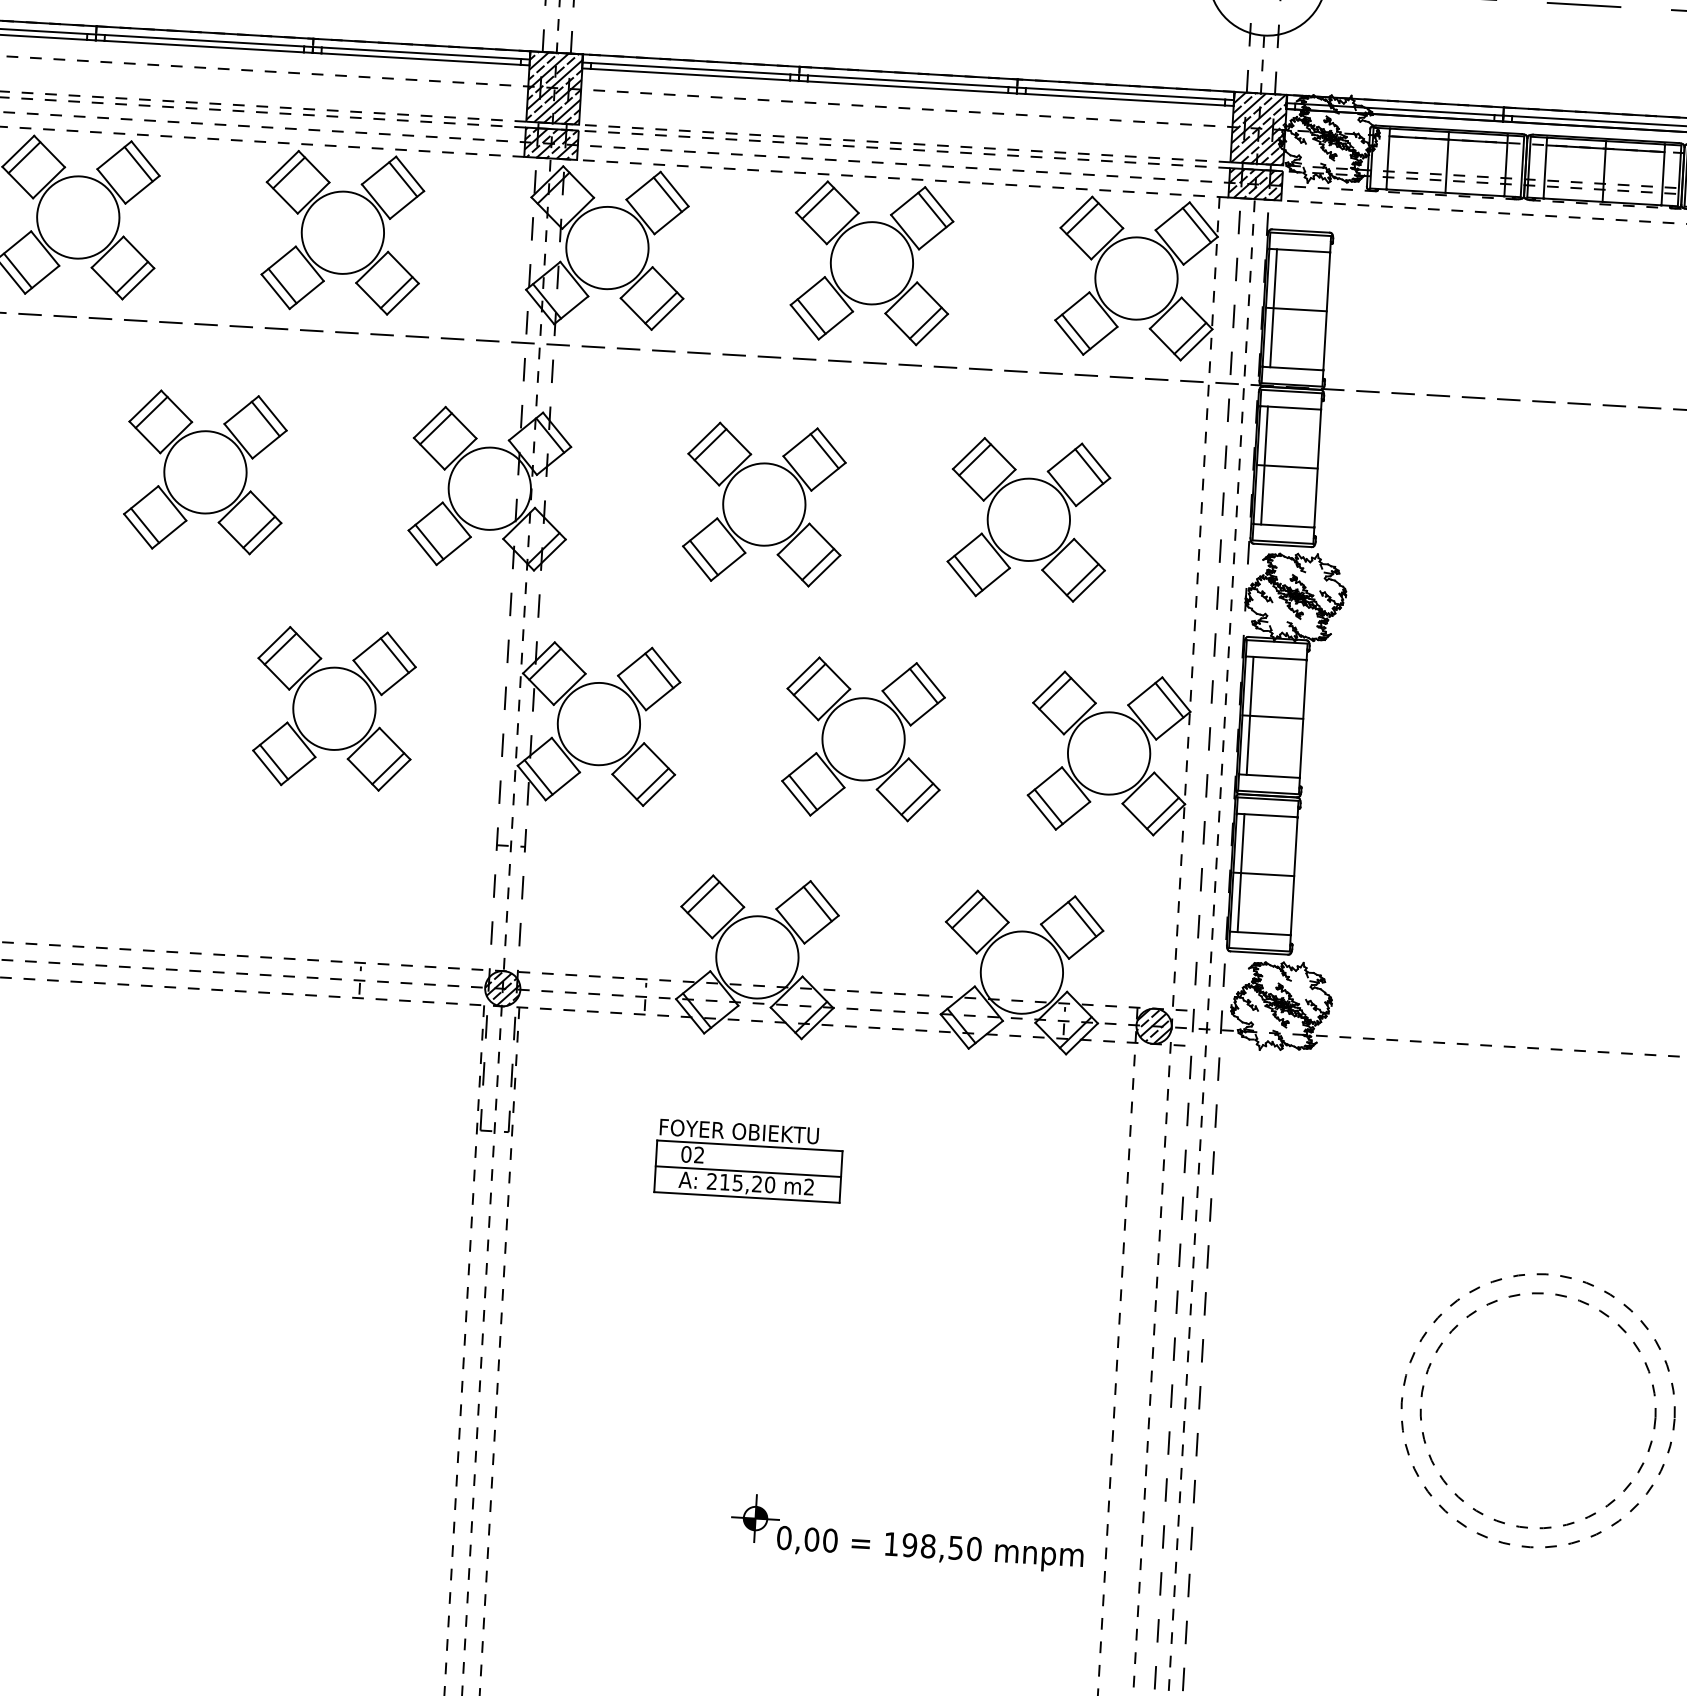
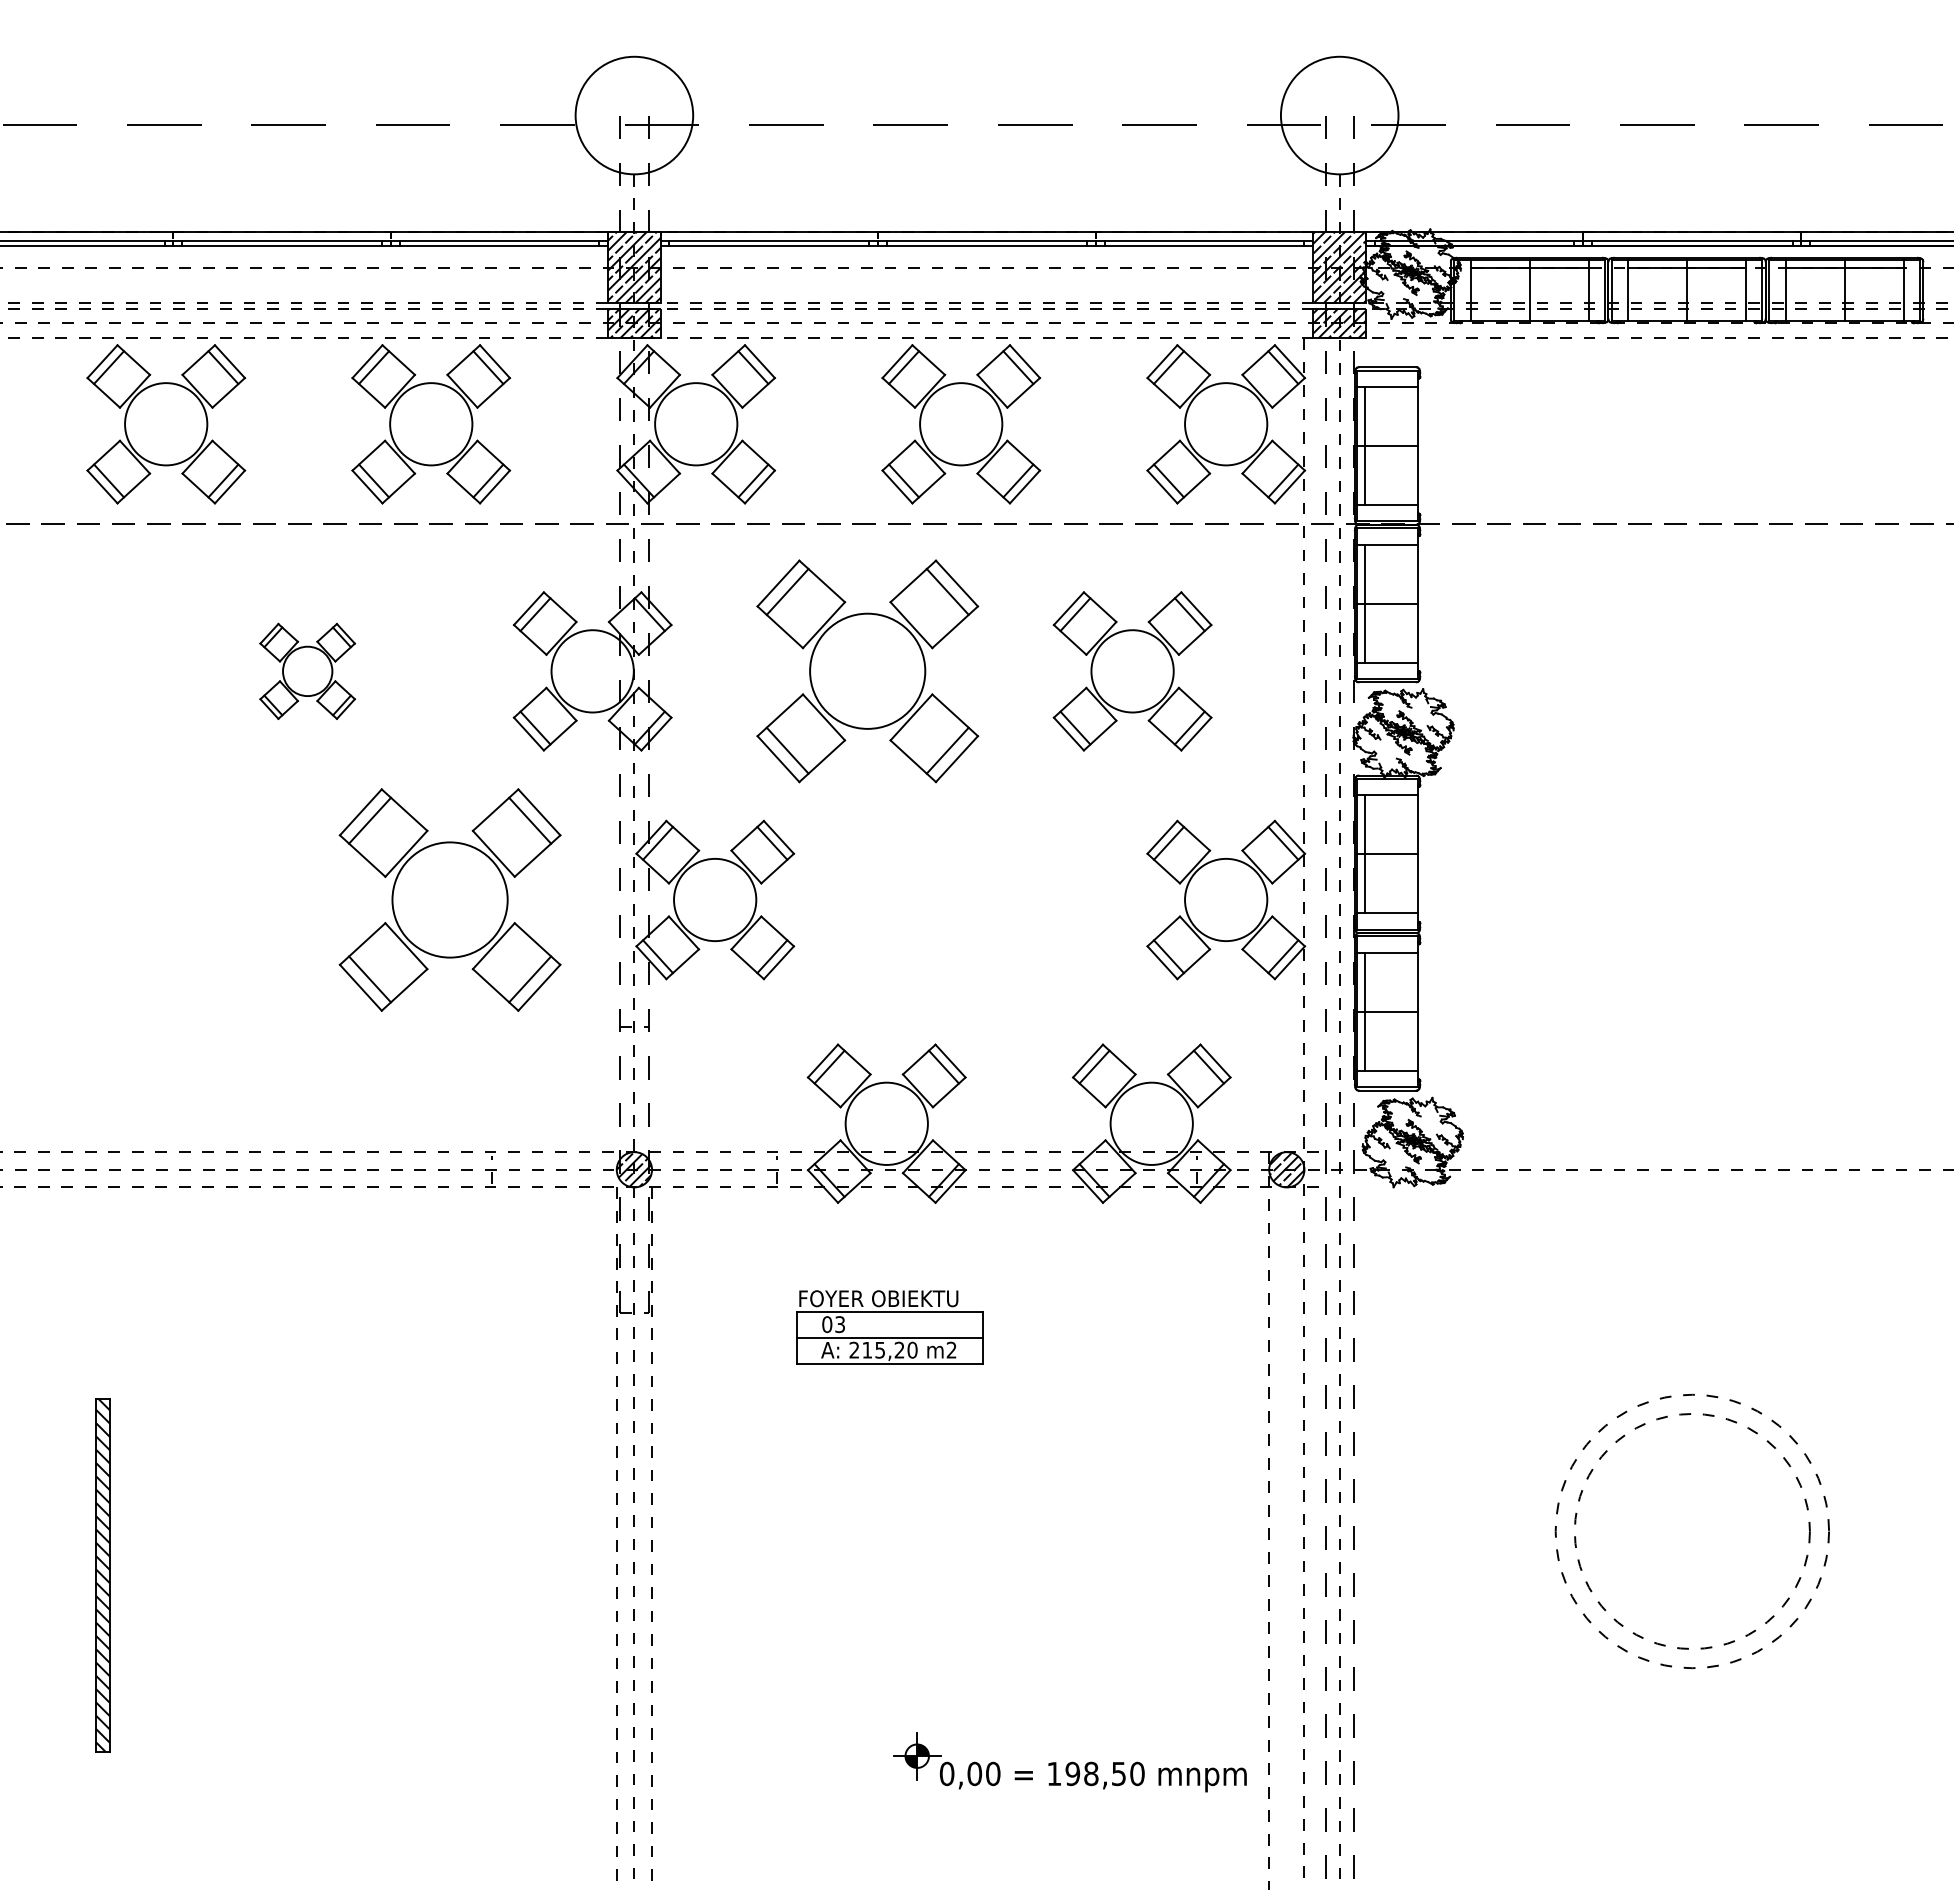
part: (205, 472) -> (307, 671), size x0.6
part: (764, 504) -> (867, 671), size x1.4
part: (334, 708) -> (450, 899), size x1.4
part: (863, 738) -> (980, 899), removed
text: (698, 1155) -> (839, 1324), 02 -> 03
part: (907, 1533) -> (1069, 1762), moved

